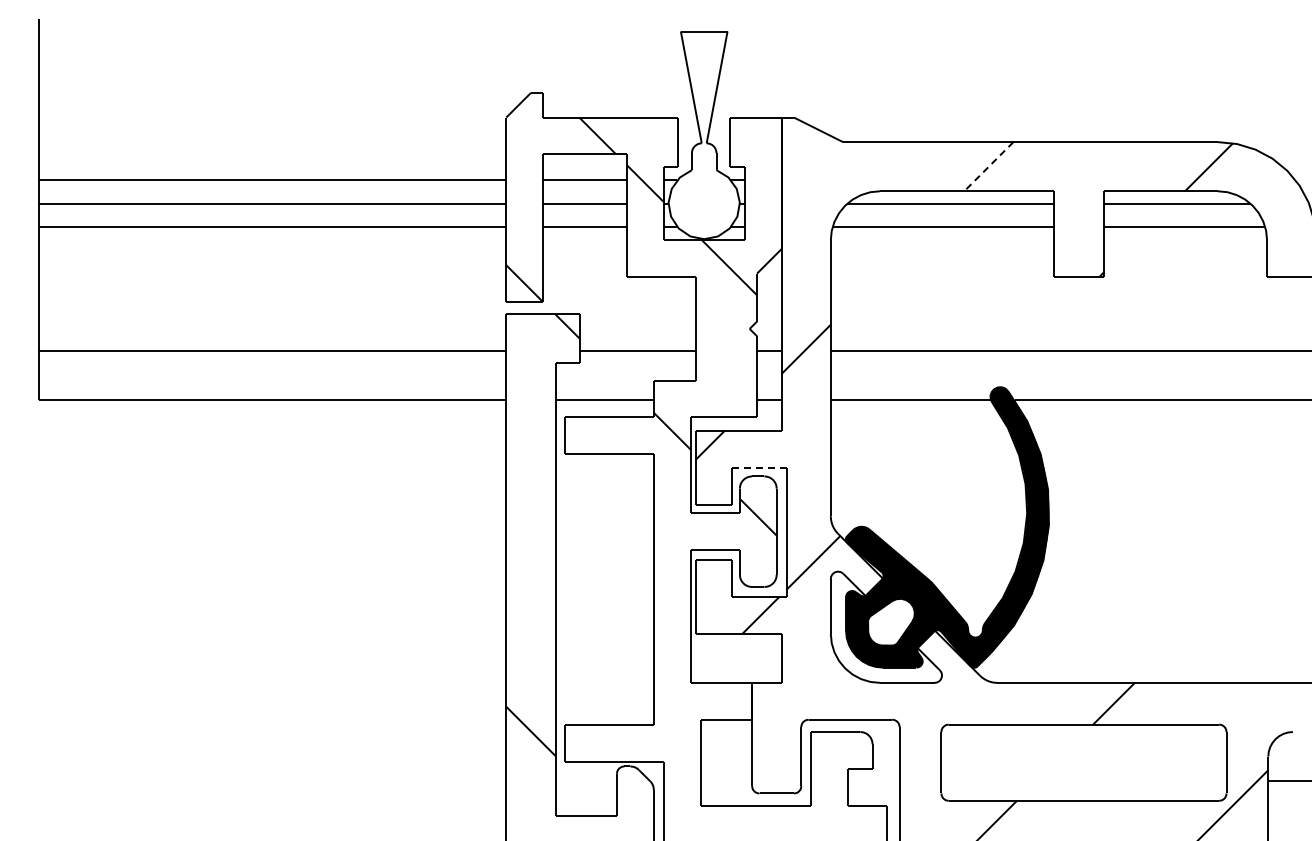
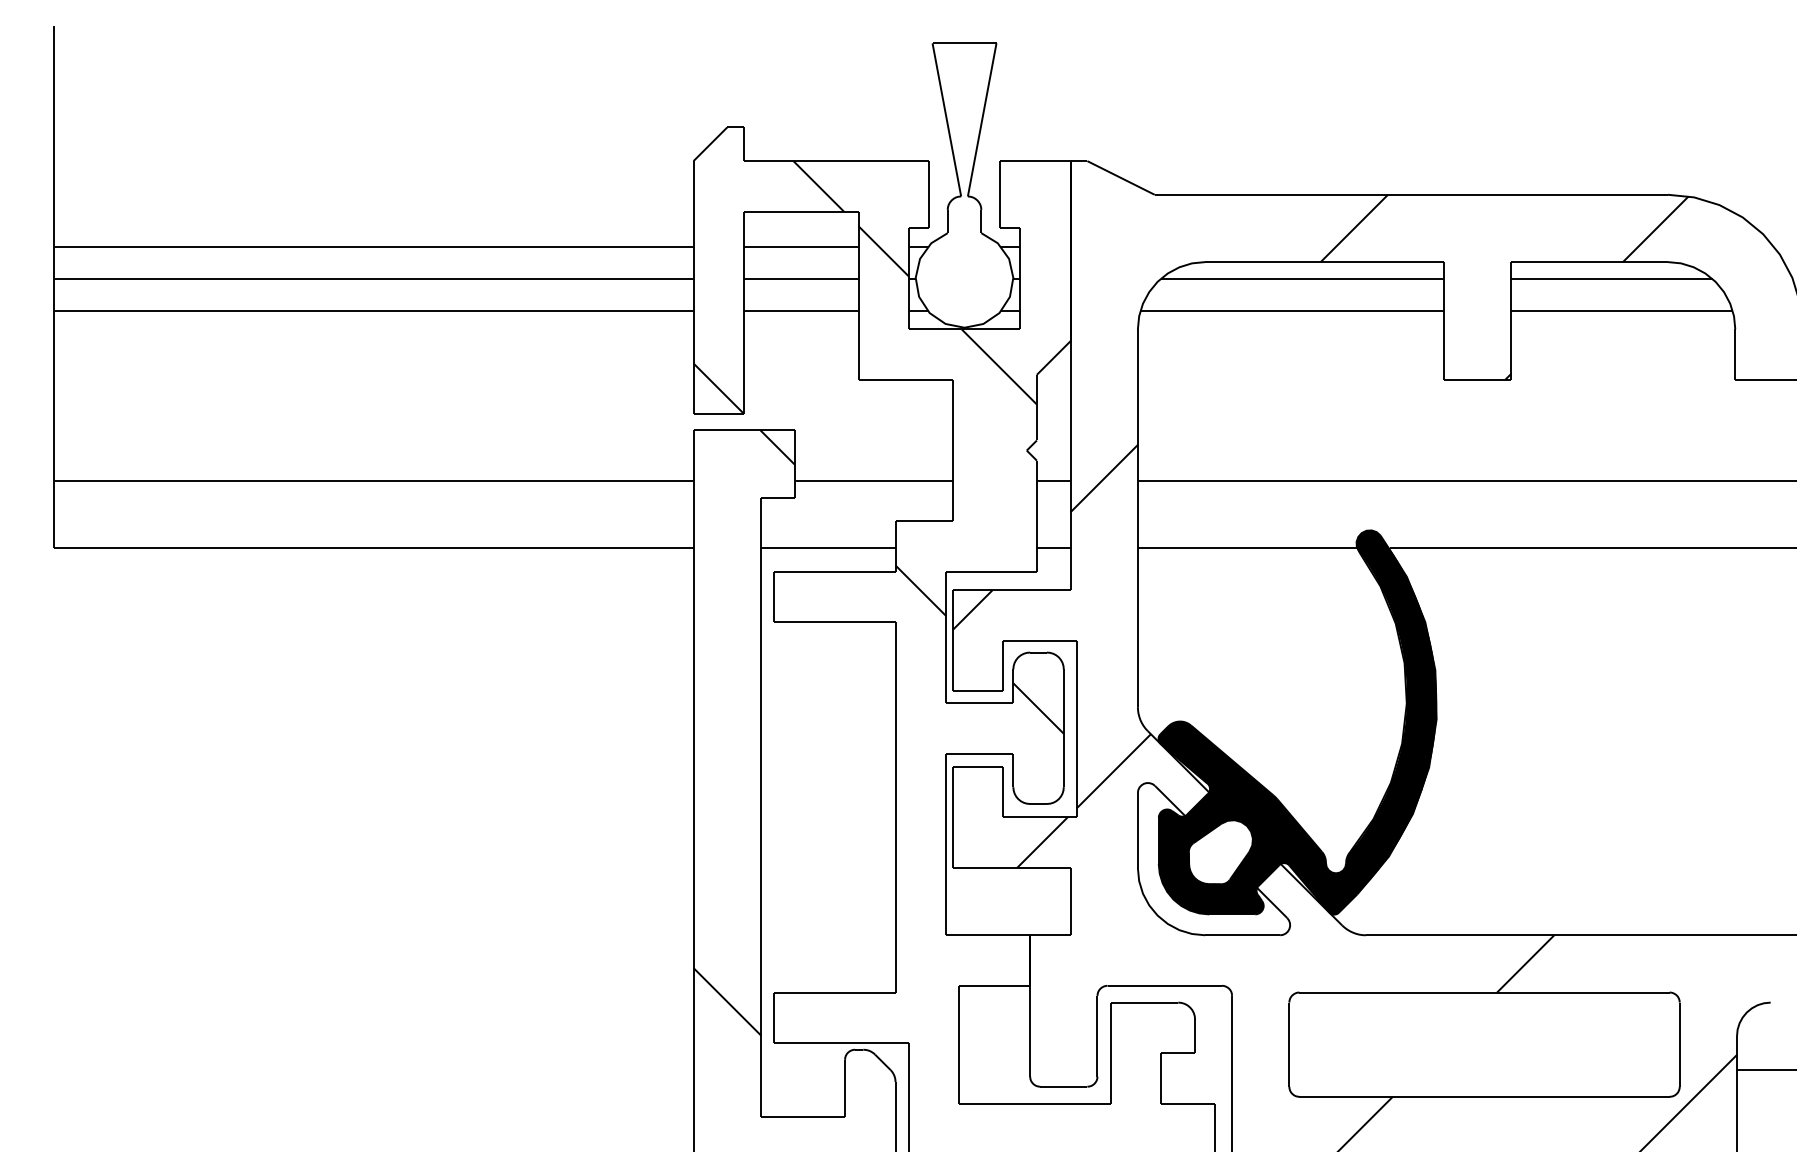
line: (988, 166) -> (1353, 228), dashed -> solid
line: (759, 467) -> (1040, 640), dashed -> solid

